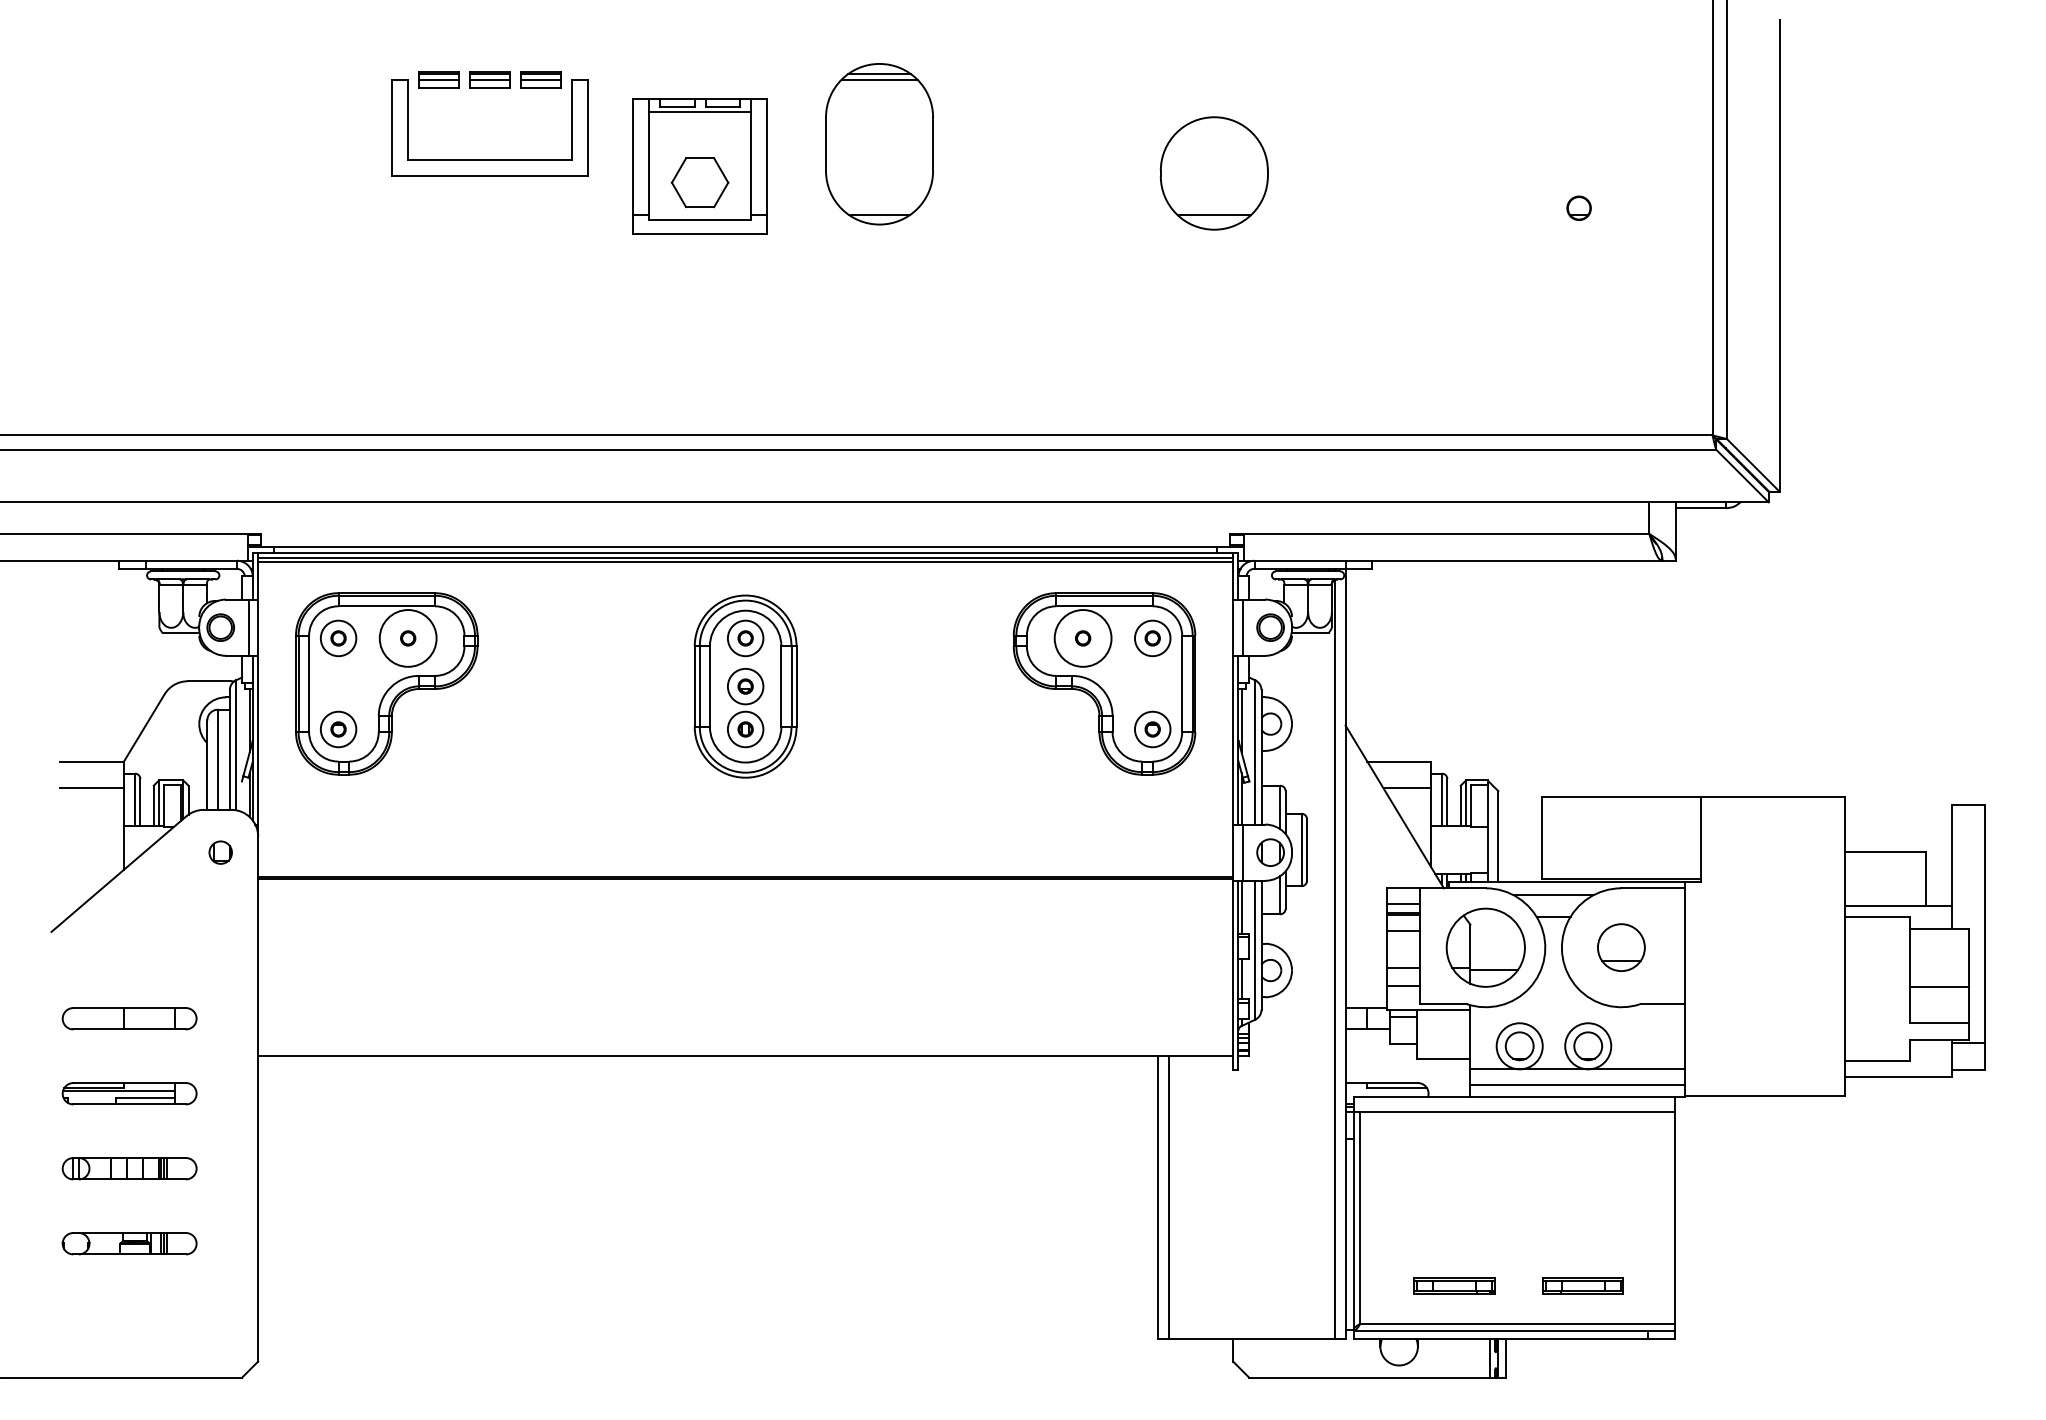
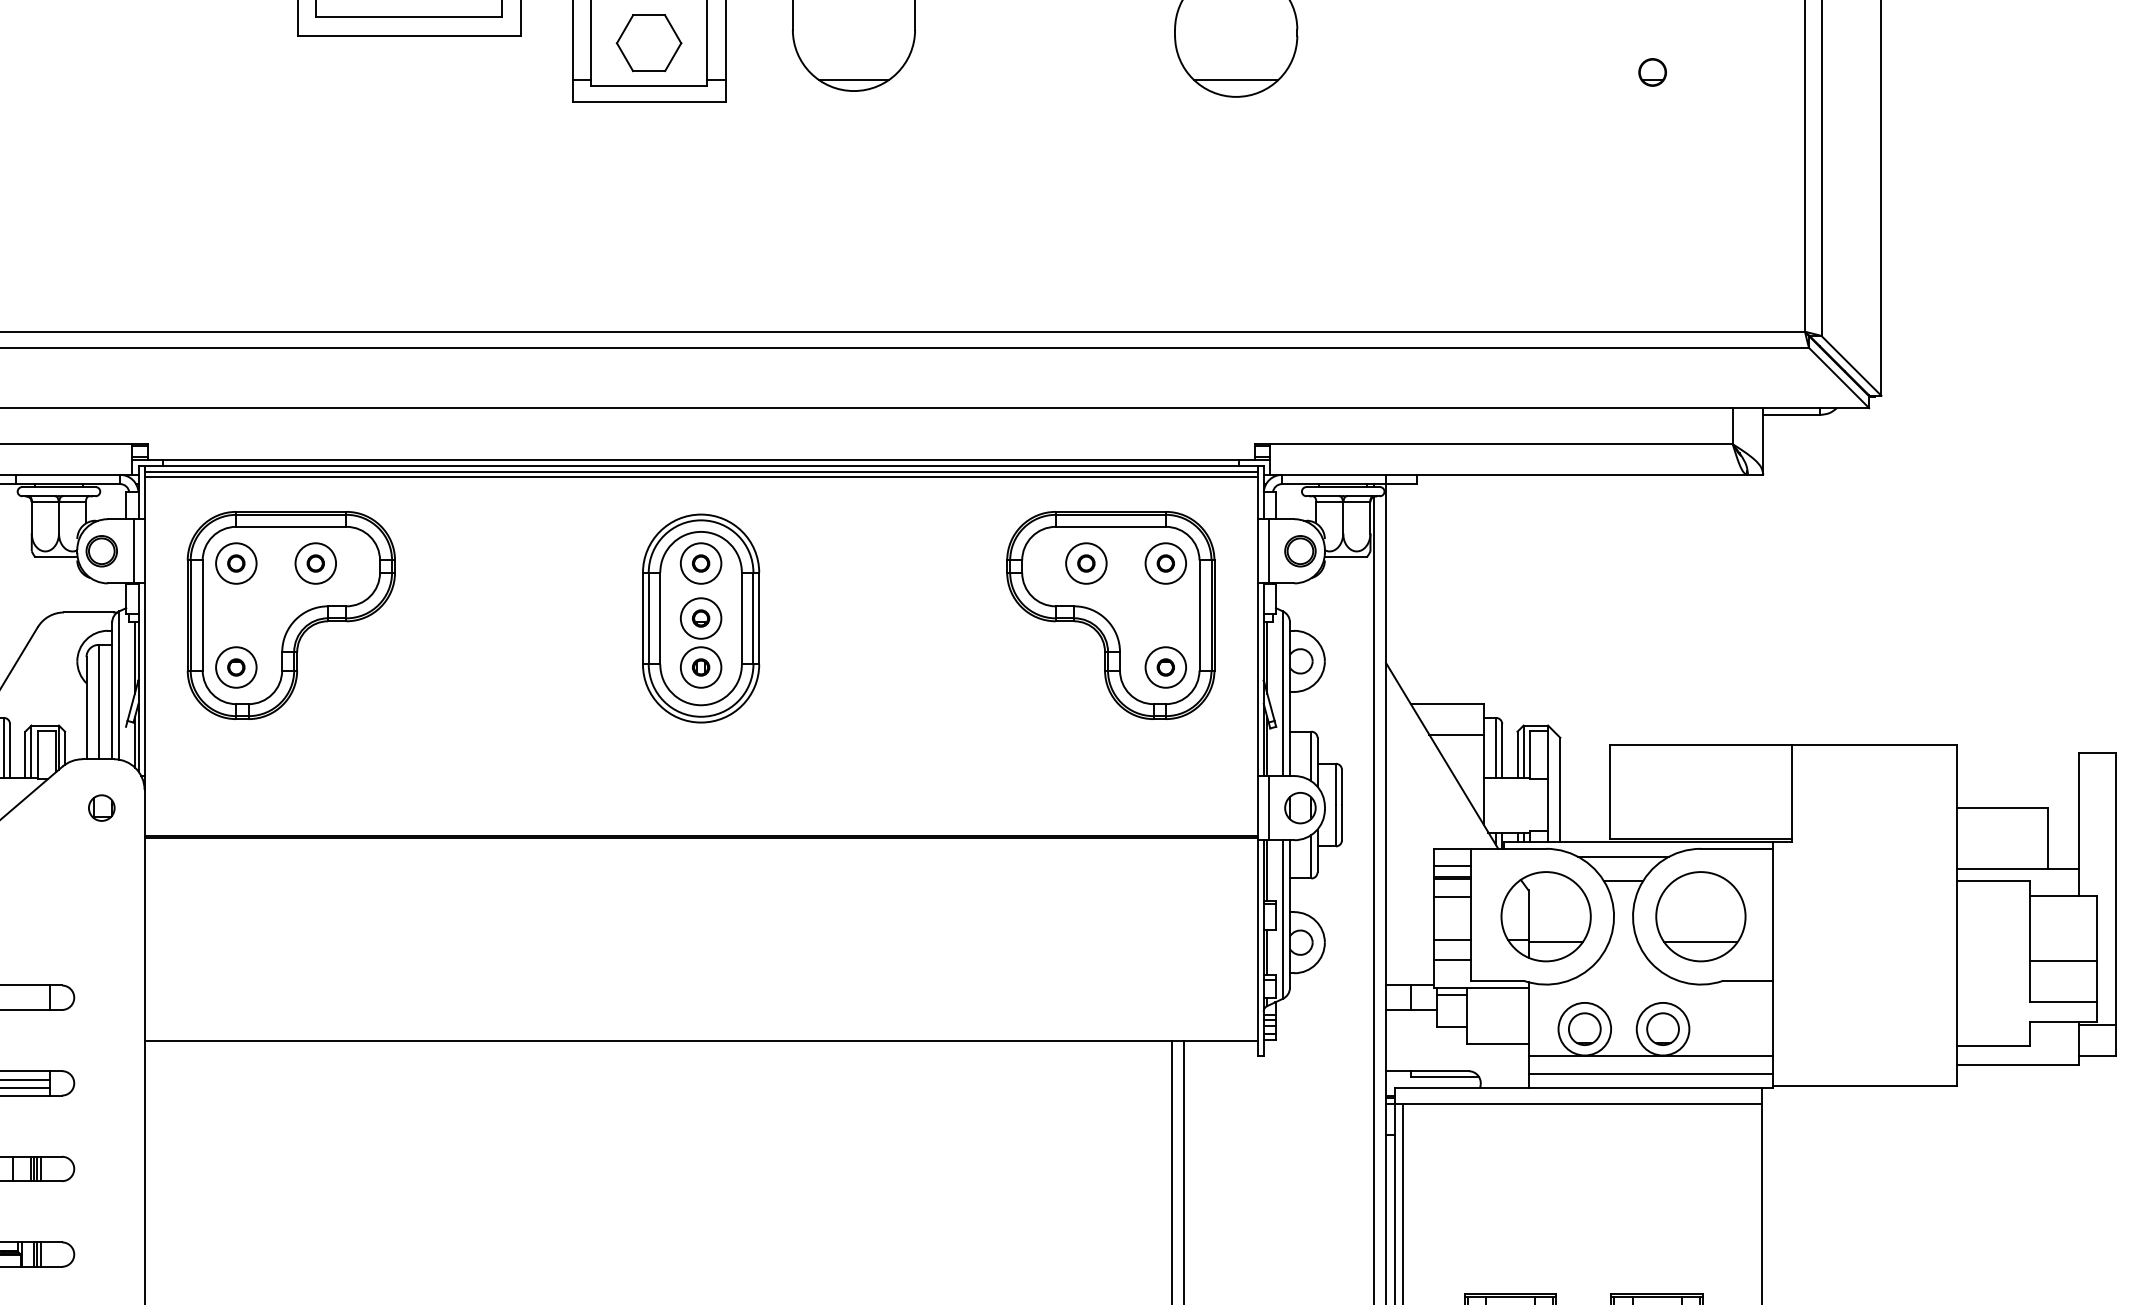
circle: (407, 638) -> (315, 563), size x0.62
circle: (1082, 638) -> (1085, 563), size x0.62
part: (1621, 947) -> (1701, 916), size x1.67

